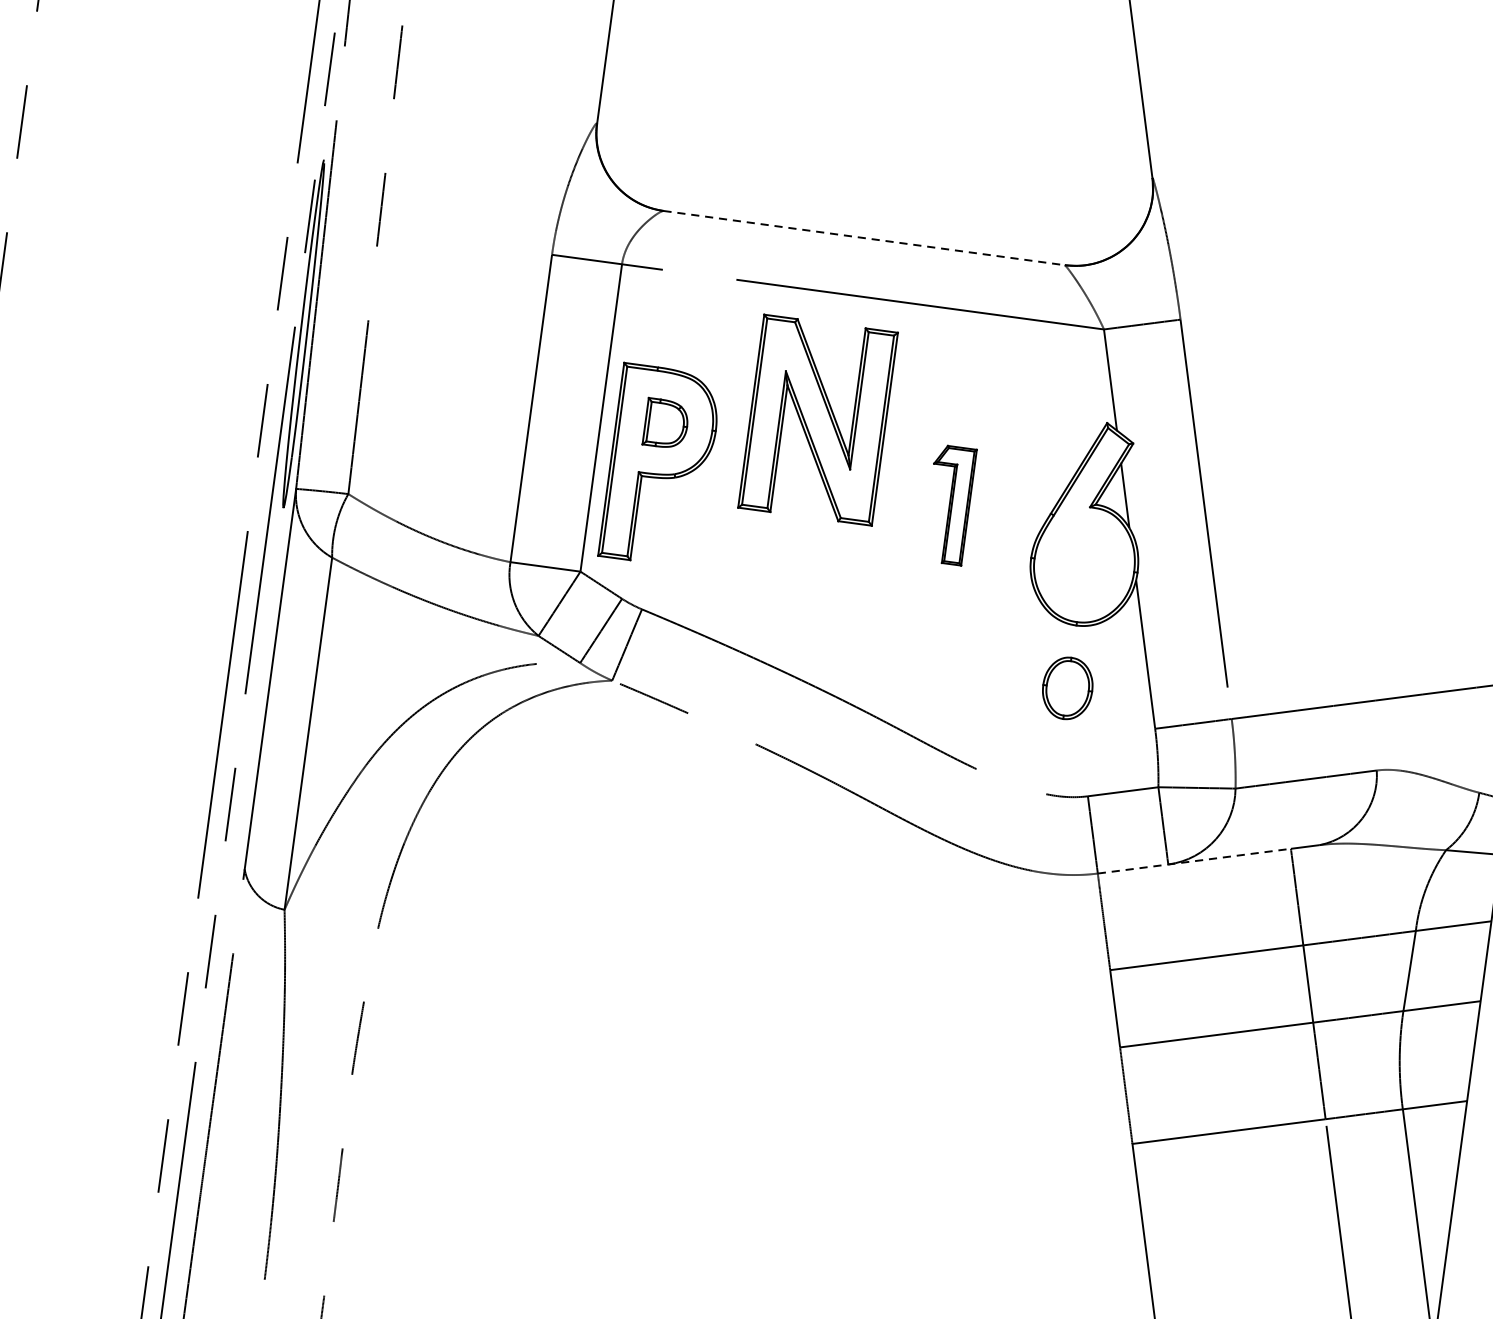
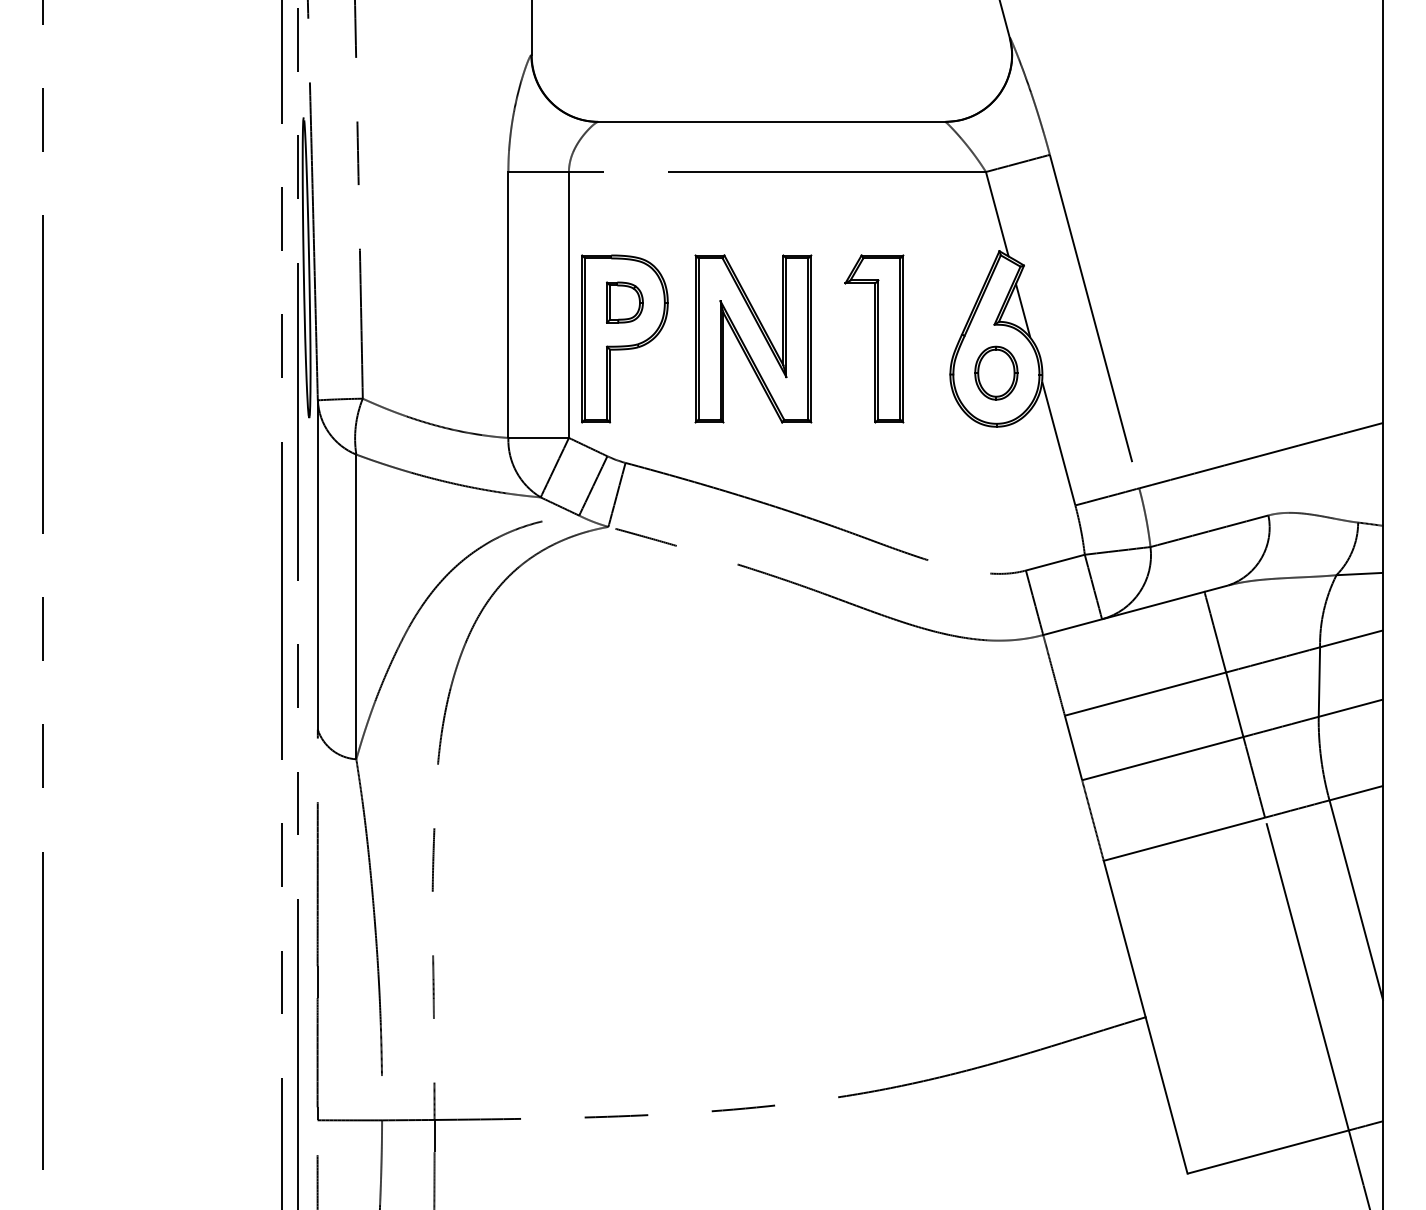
line: (864, 237) -> (771, 121), dashed -> solid
part: (818, 419) -> (753, 338), moved
part: (949, 504) -> (874, 338), size x1.67
part: (1067, 687) -> (996, 372), moved
line: (1195, 861) -> (1124, 613), dashed -> solid

